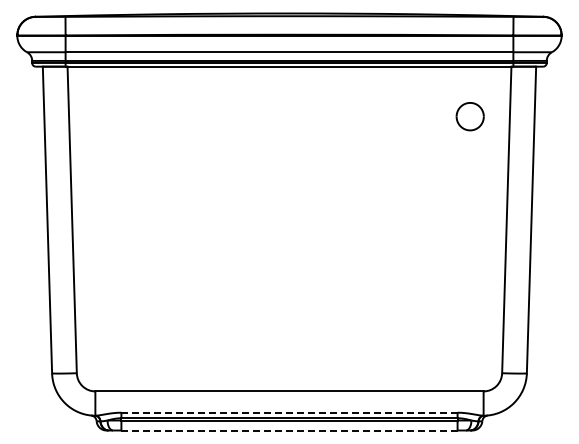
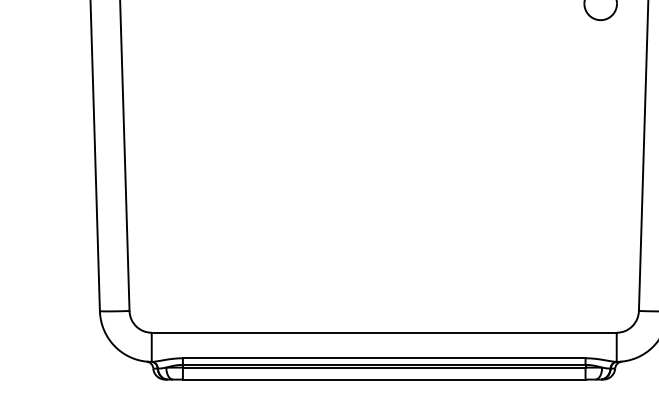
line: (289, 412) -> (384, 358), dashed -> solid
line: (289, 430) -> (384, 379), dashed -> solid

